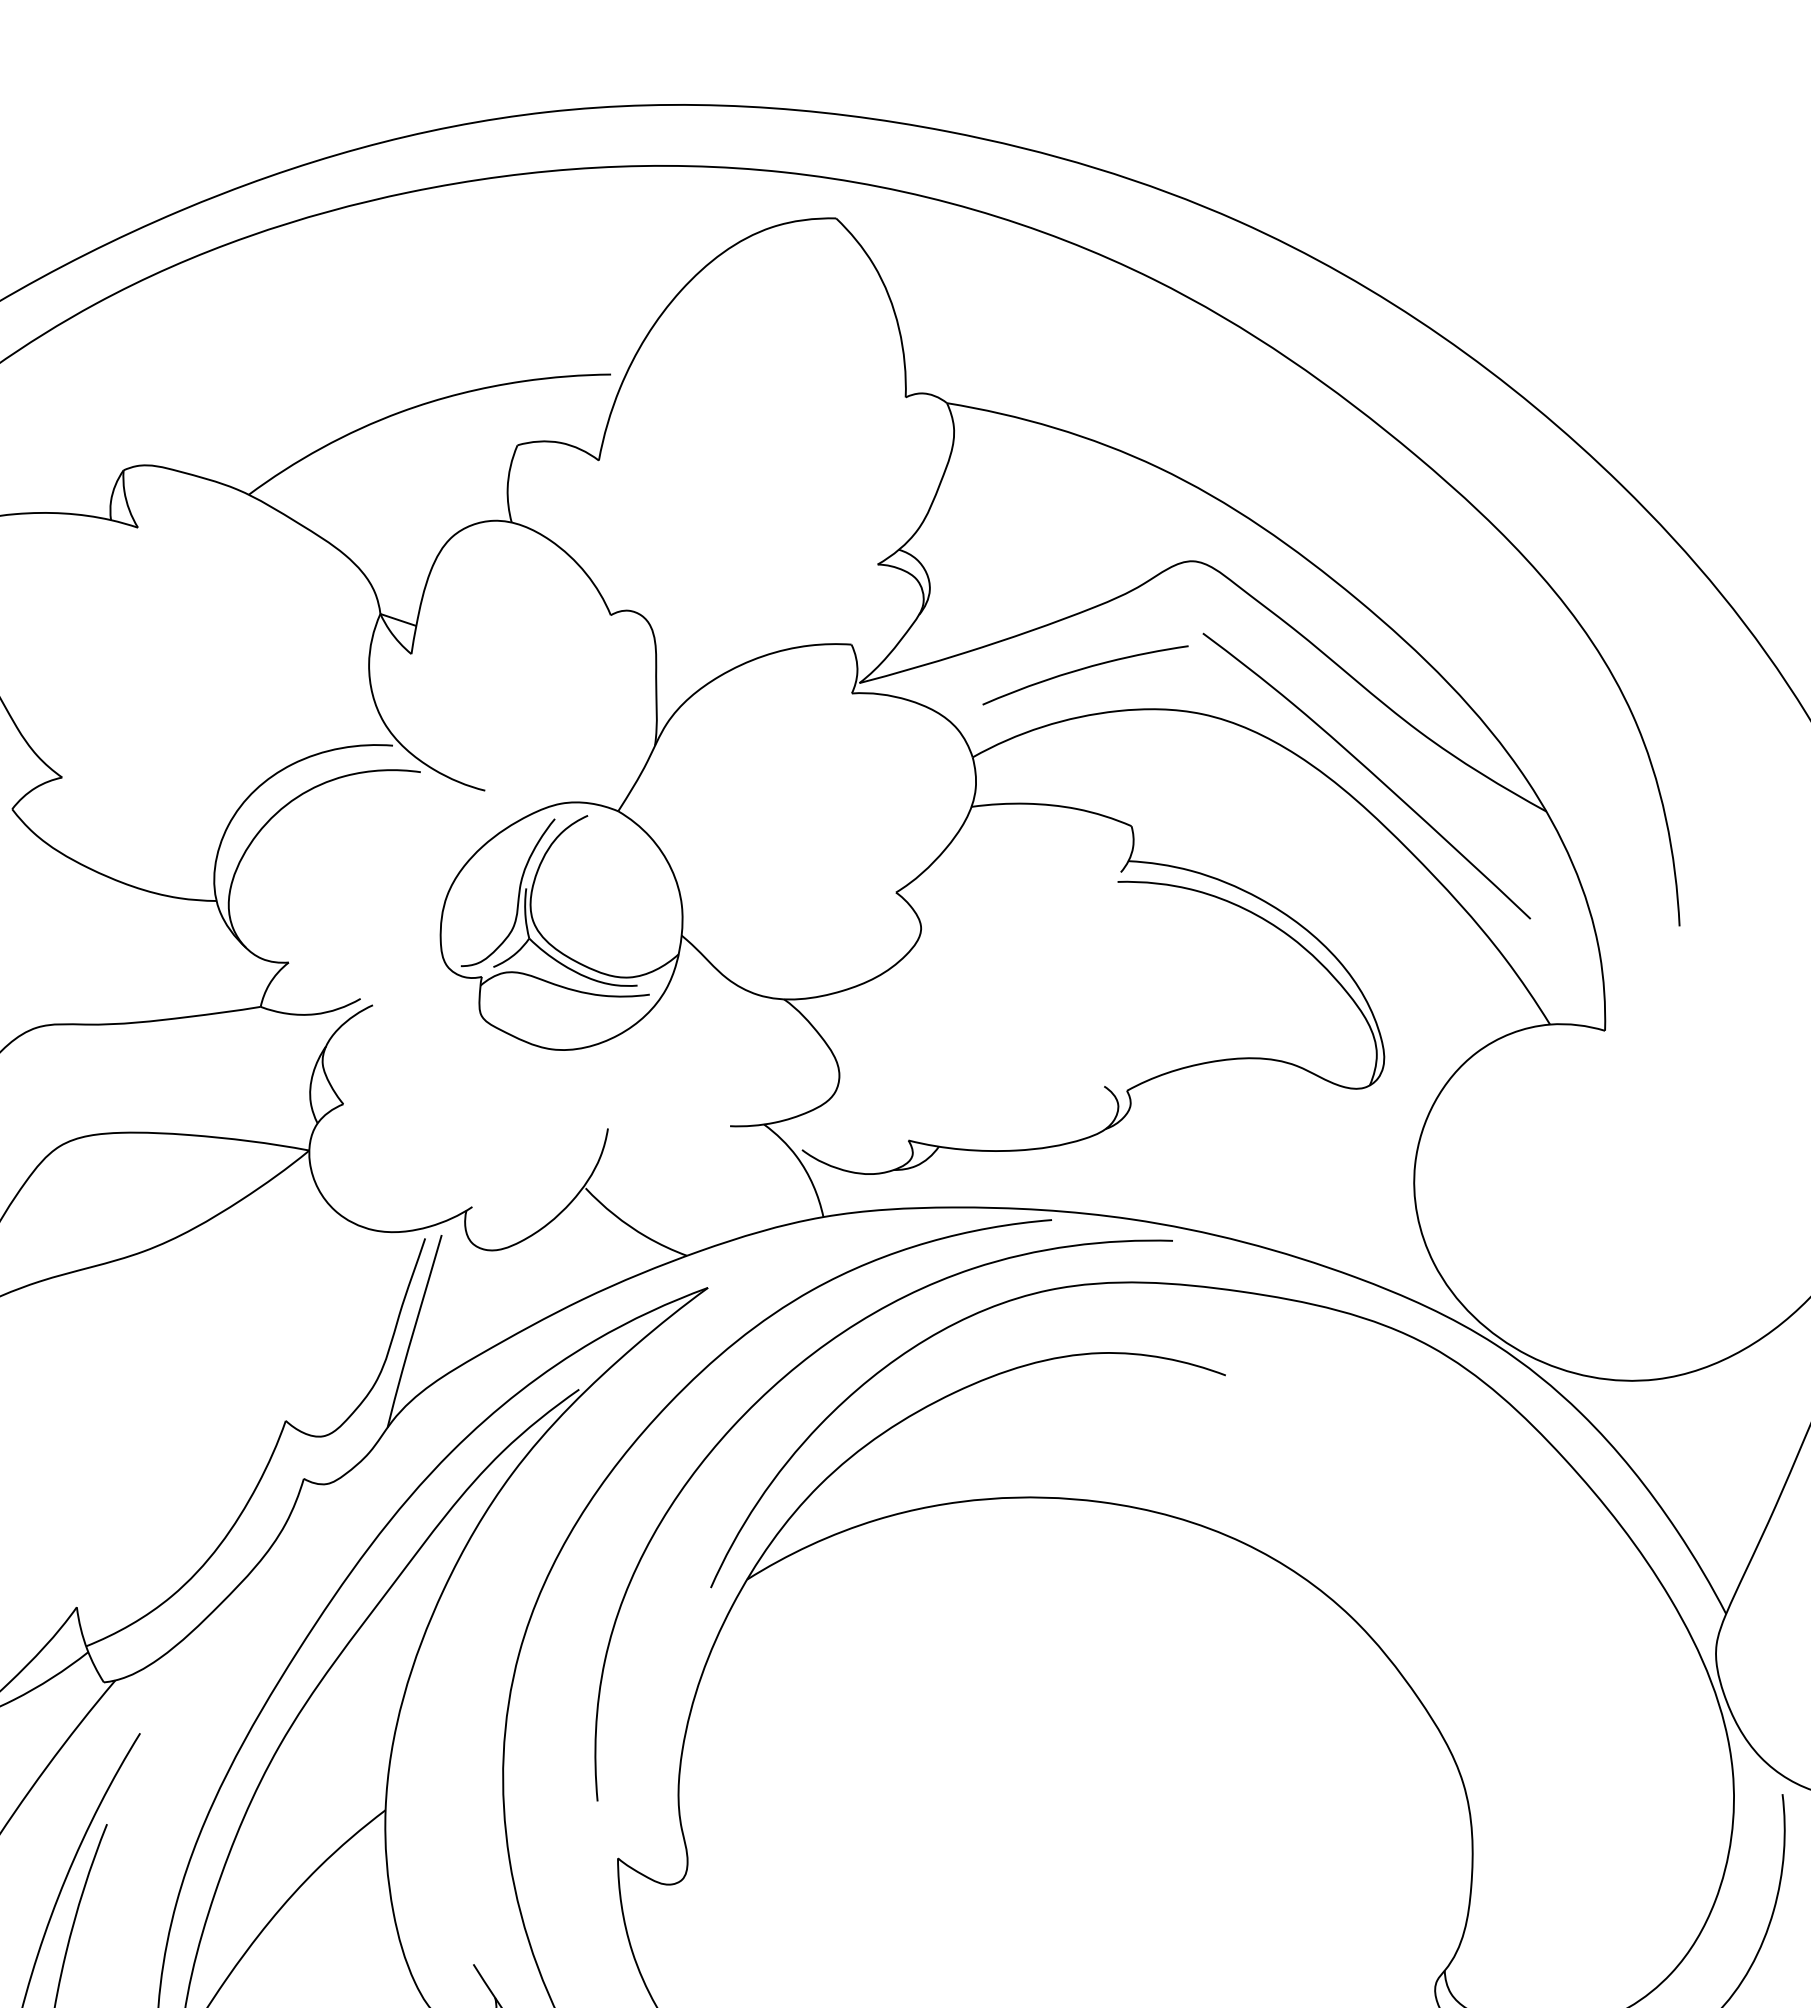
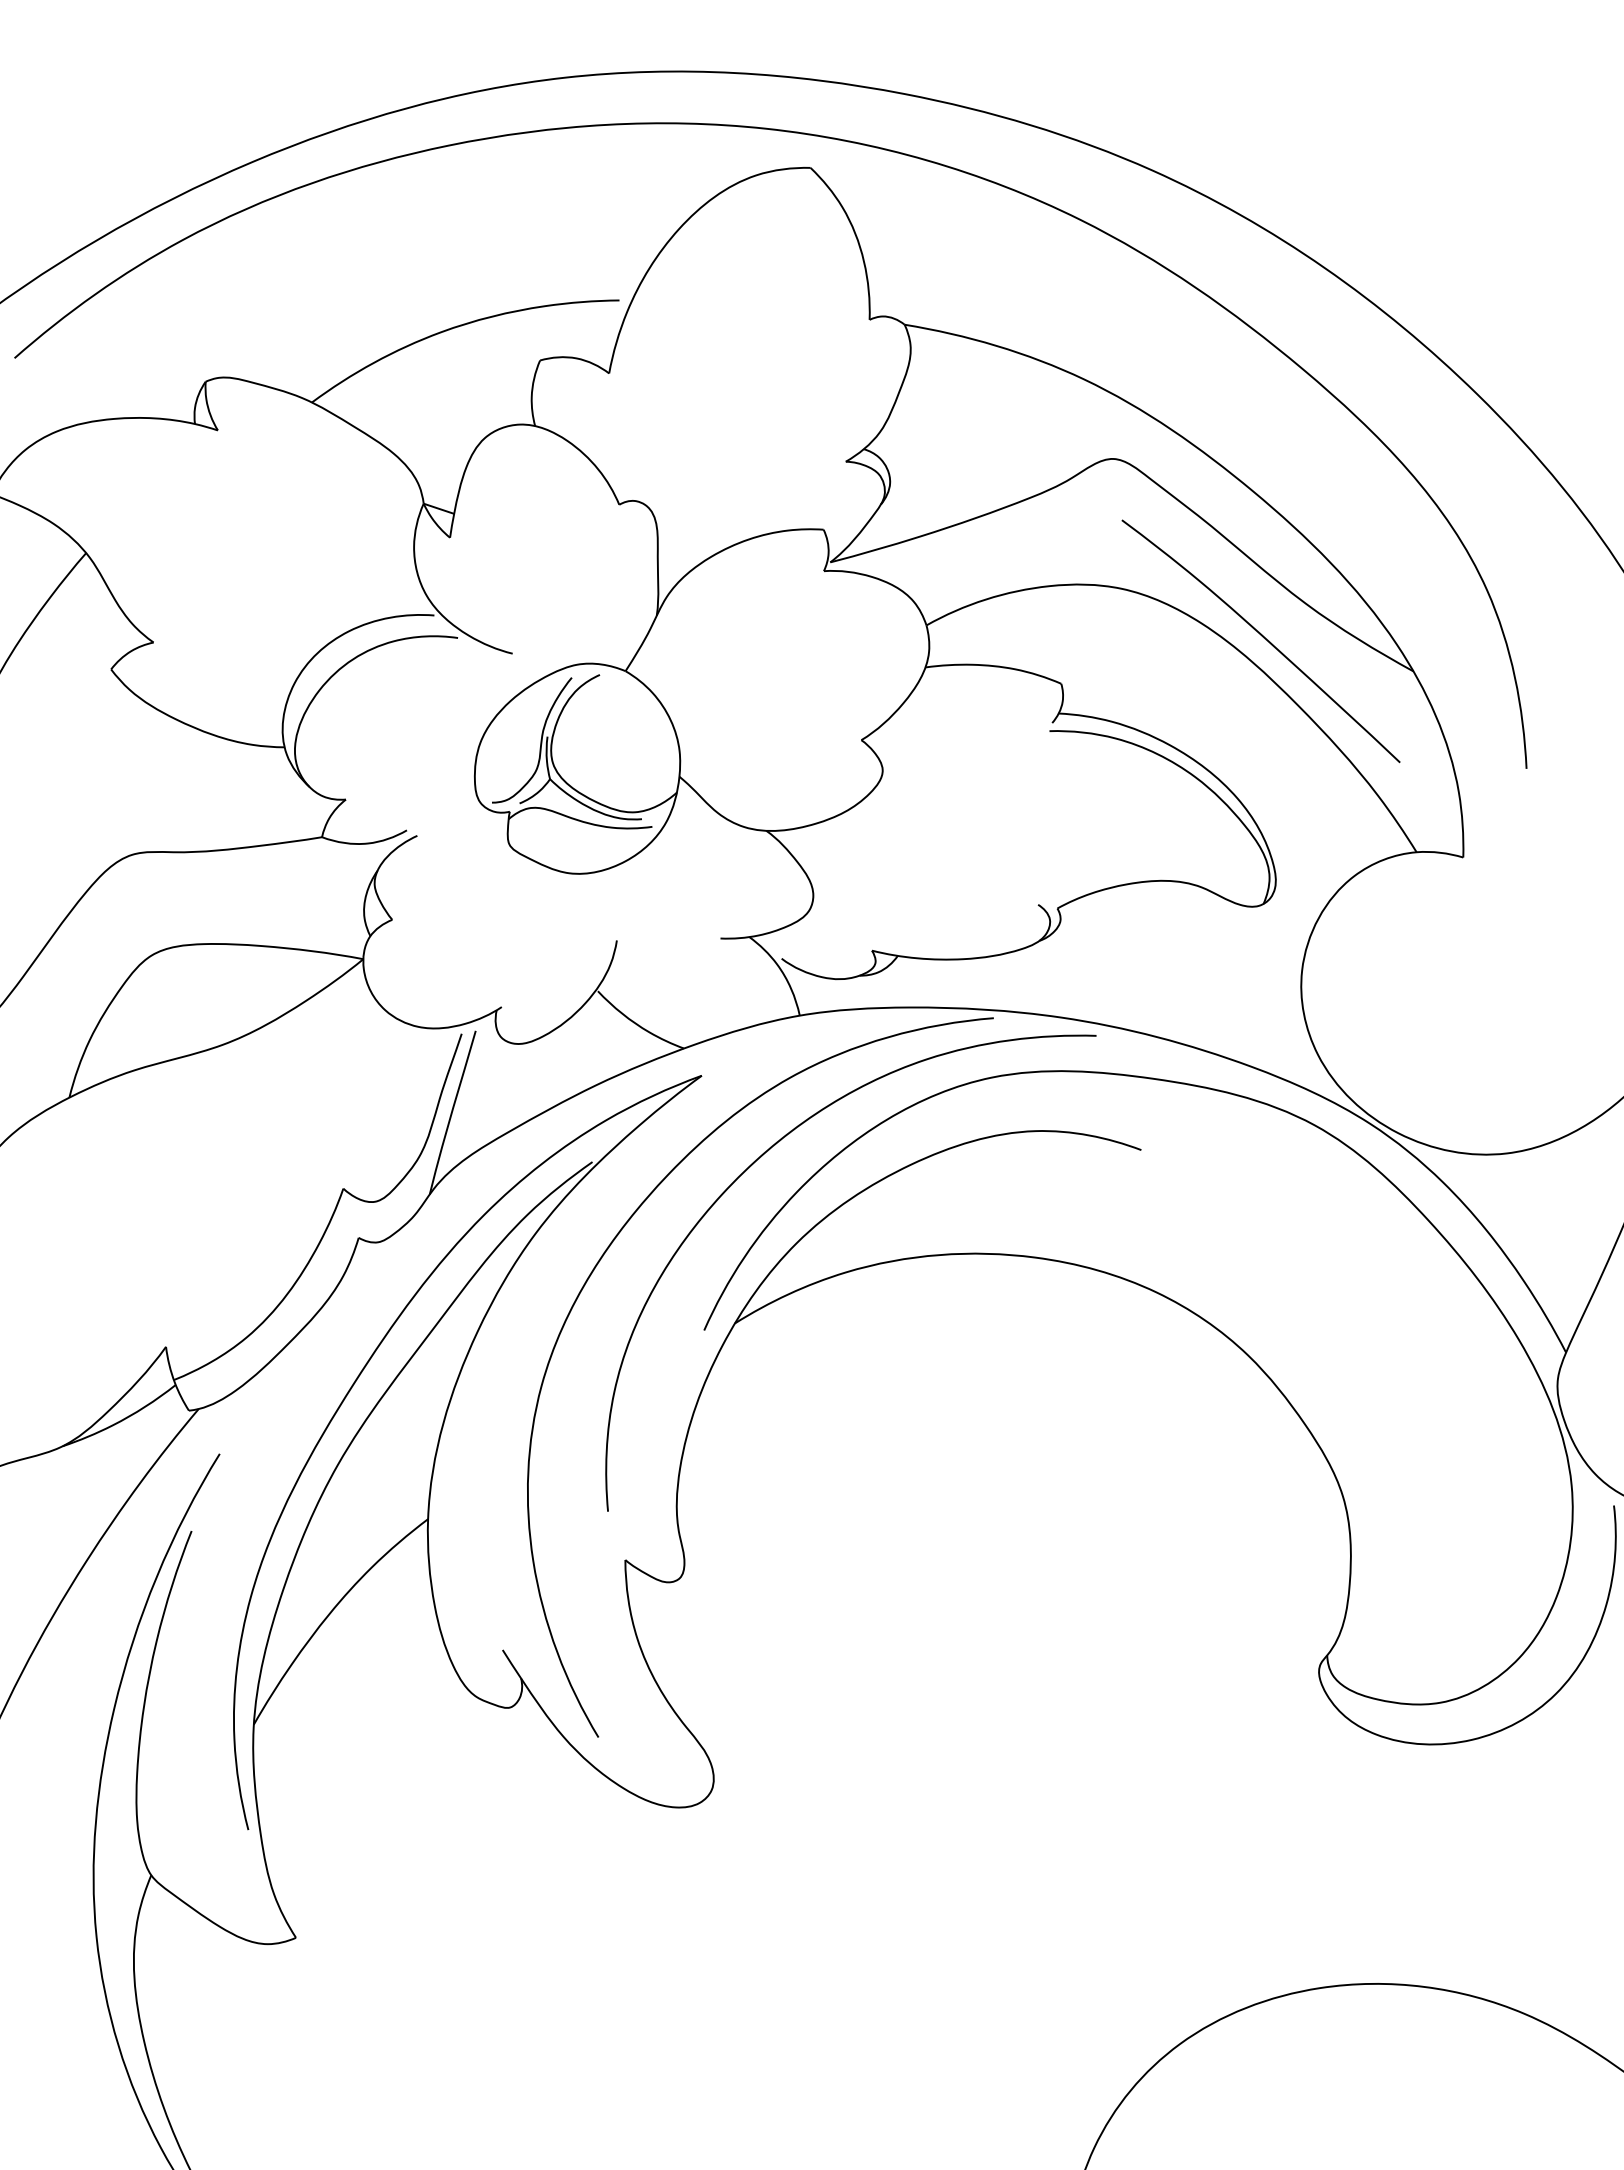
curve: (1082, 670) -> (1019, 551), removed

